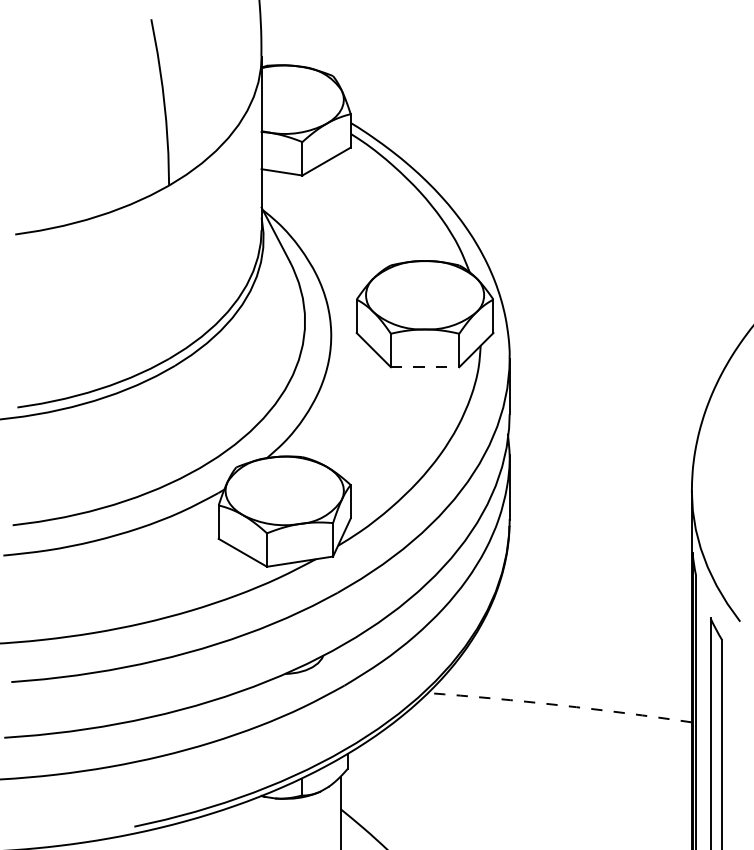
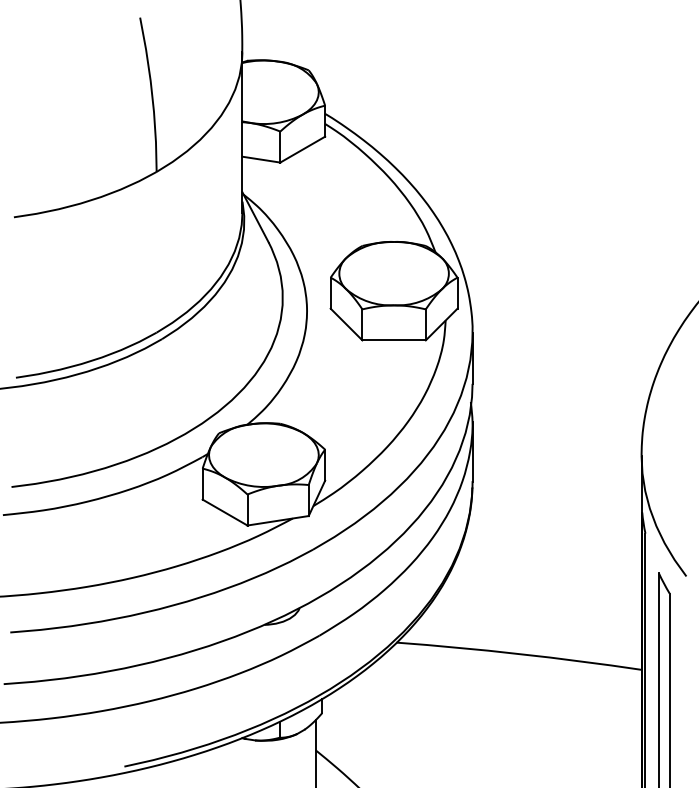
line: (425, 367) -> (394, 340), dashed -> solid
arc: (559, 705) -> (518, 654), dashed -> solid

